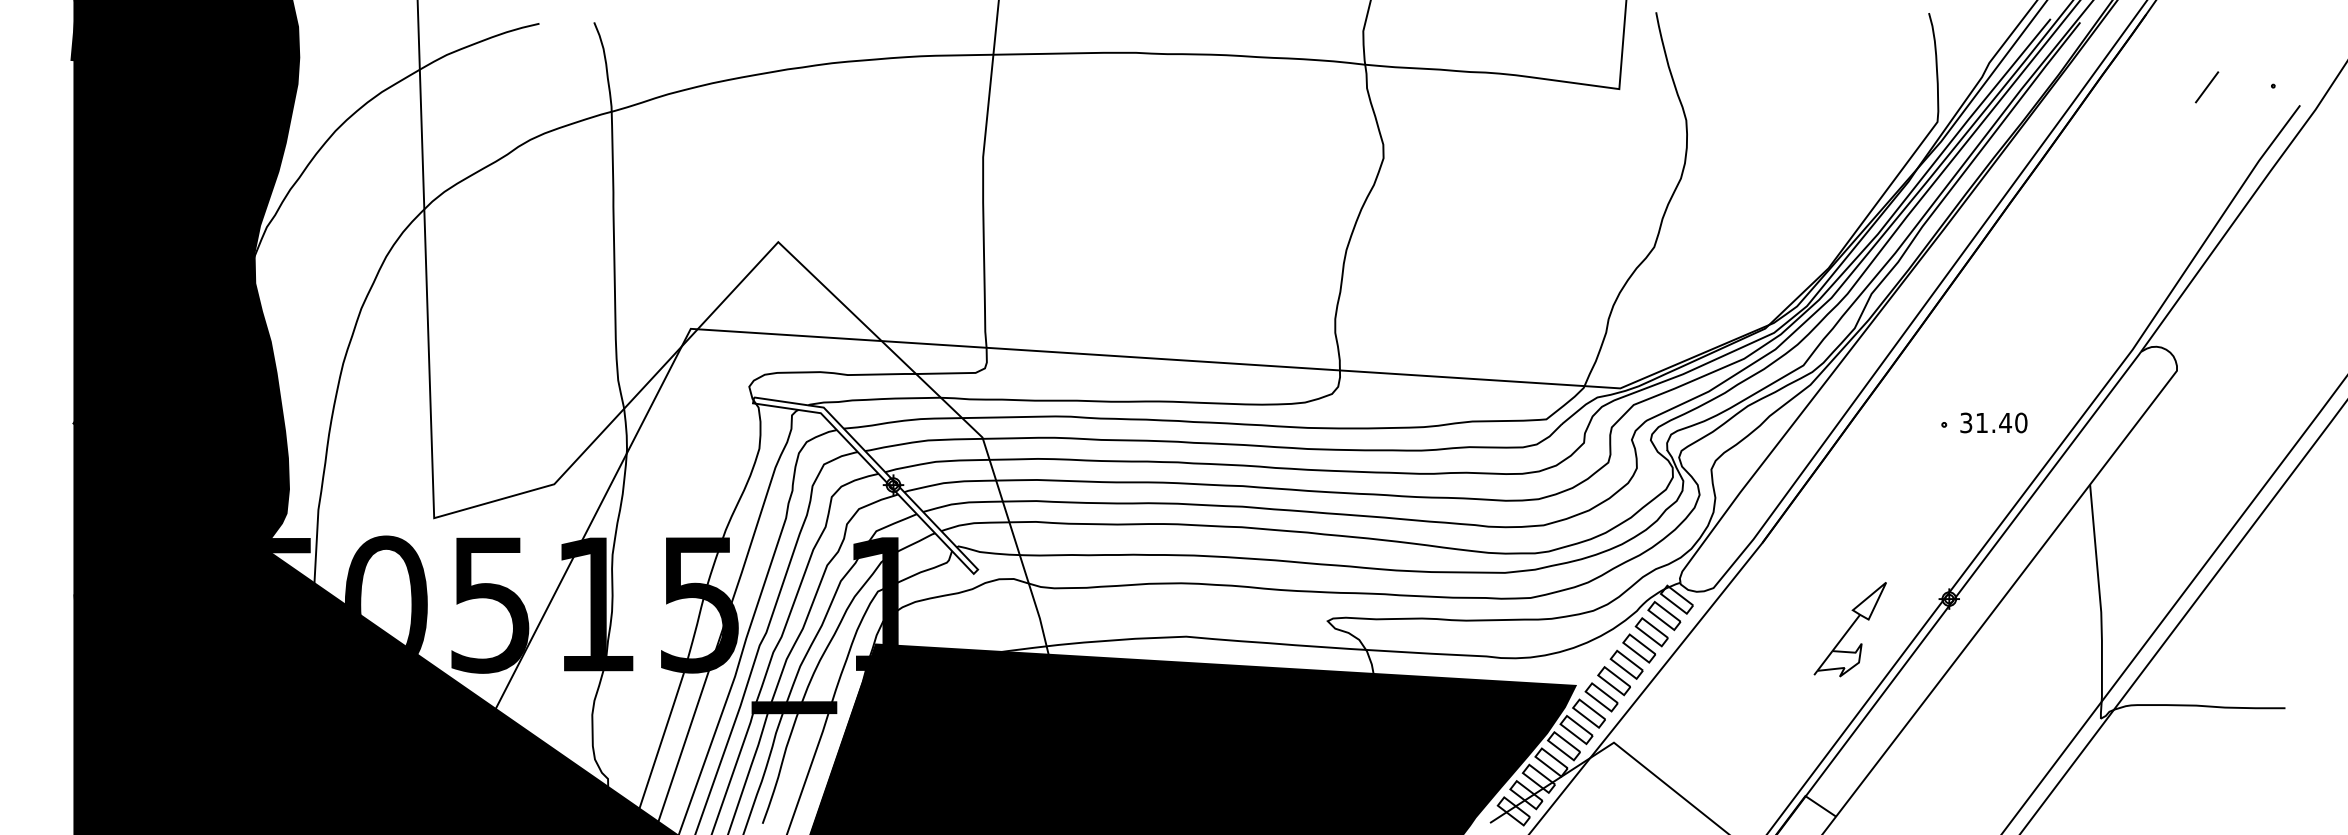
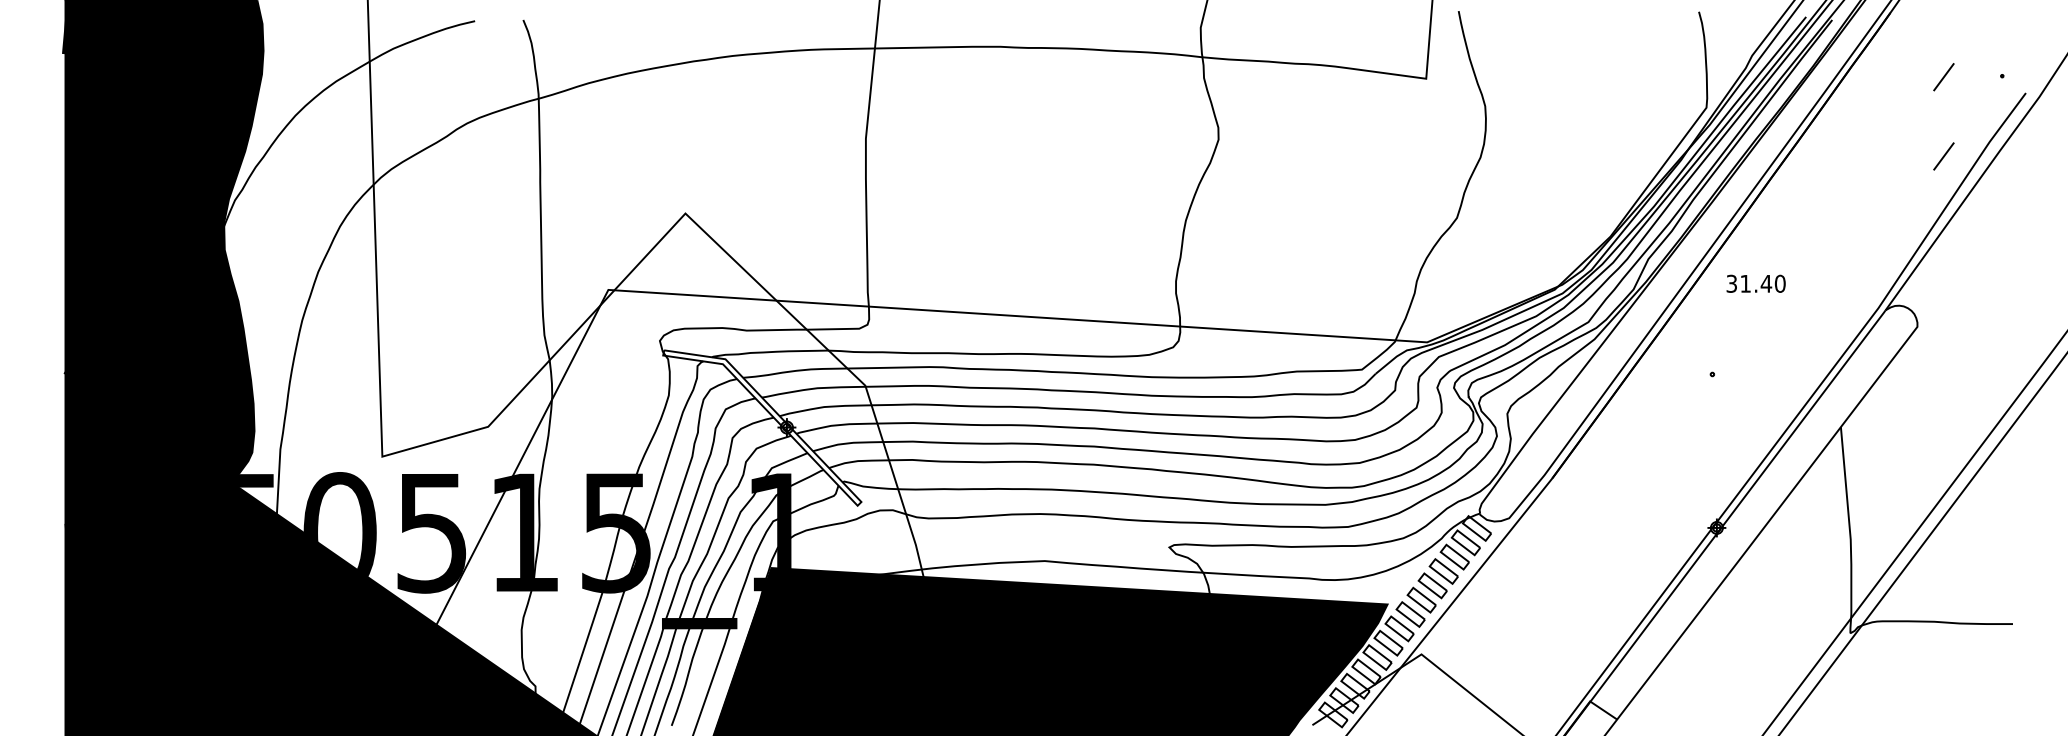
line: (2206, 177) -> (1943, 156), added
text: (1993, 422) -> (1755, 283), moved
part: (1849, 629) -> (1628, 554), removed

